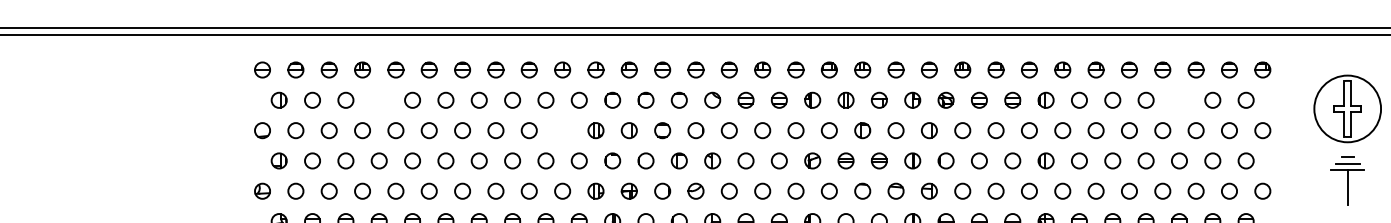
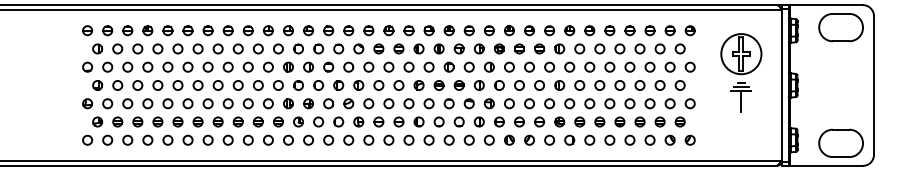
circle: (378, 99) -> (157, 48), added
circle: (1178, 99) -> (639, 48), added
circle: (562, 129) -> (268, 66), added

